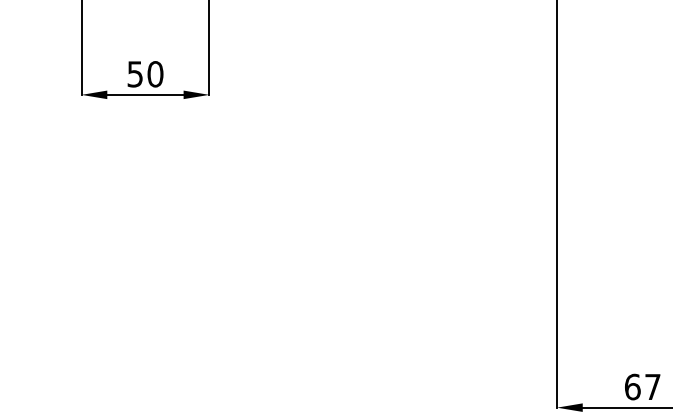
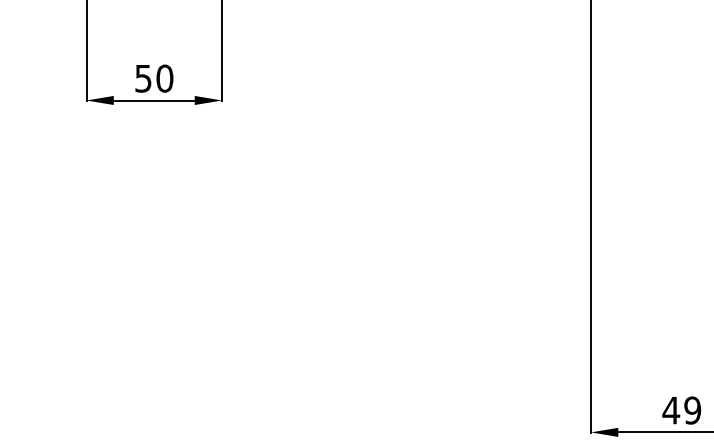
text: (642, 386) -> (681, 409), 67 -> 49

